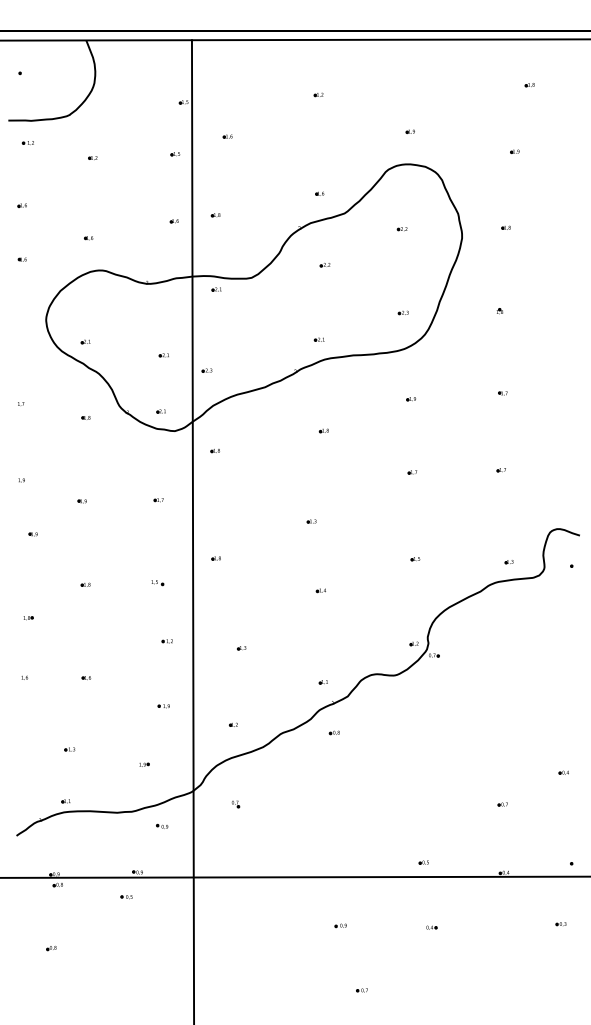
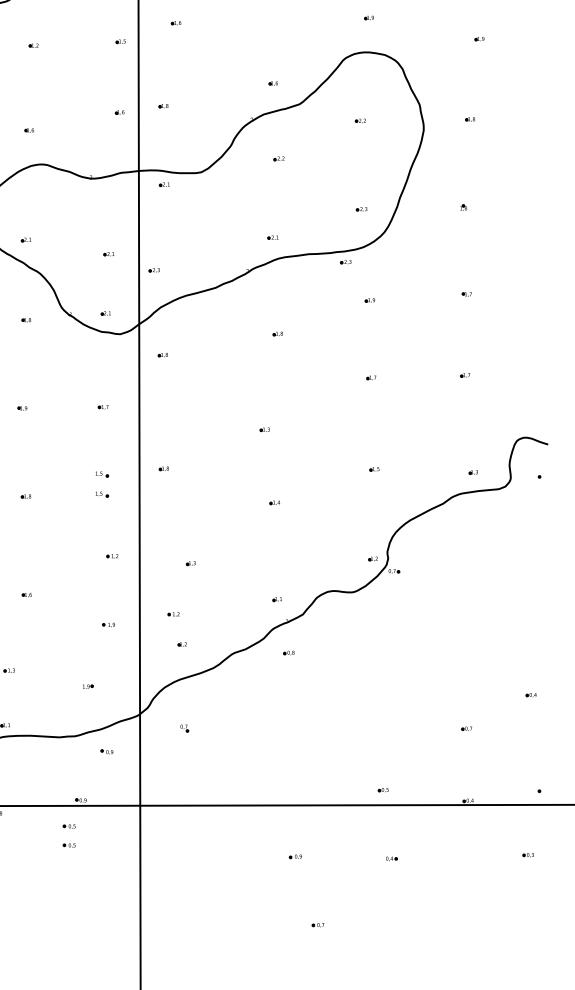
part: (387, 362) -> (344, 261), added
part: (157, 564) -> (101, 475), added
part: (224, 696) -> (172, 614), added
part: (126, 915) -> (69, 845), added

